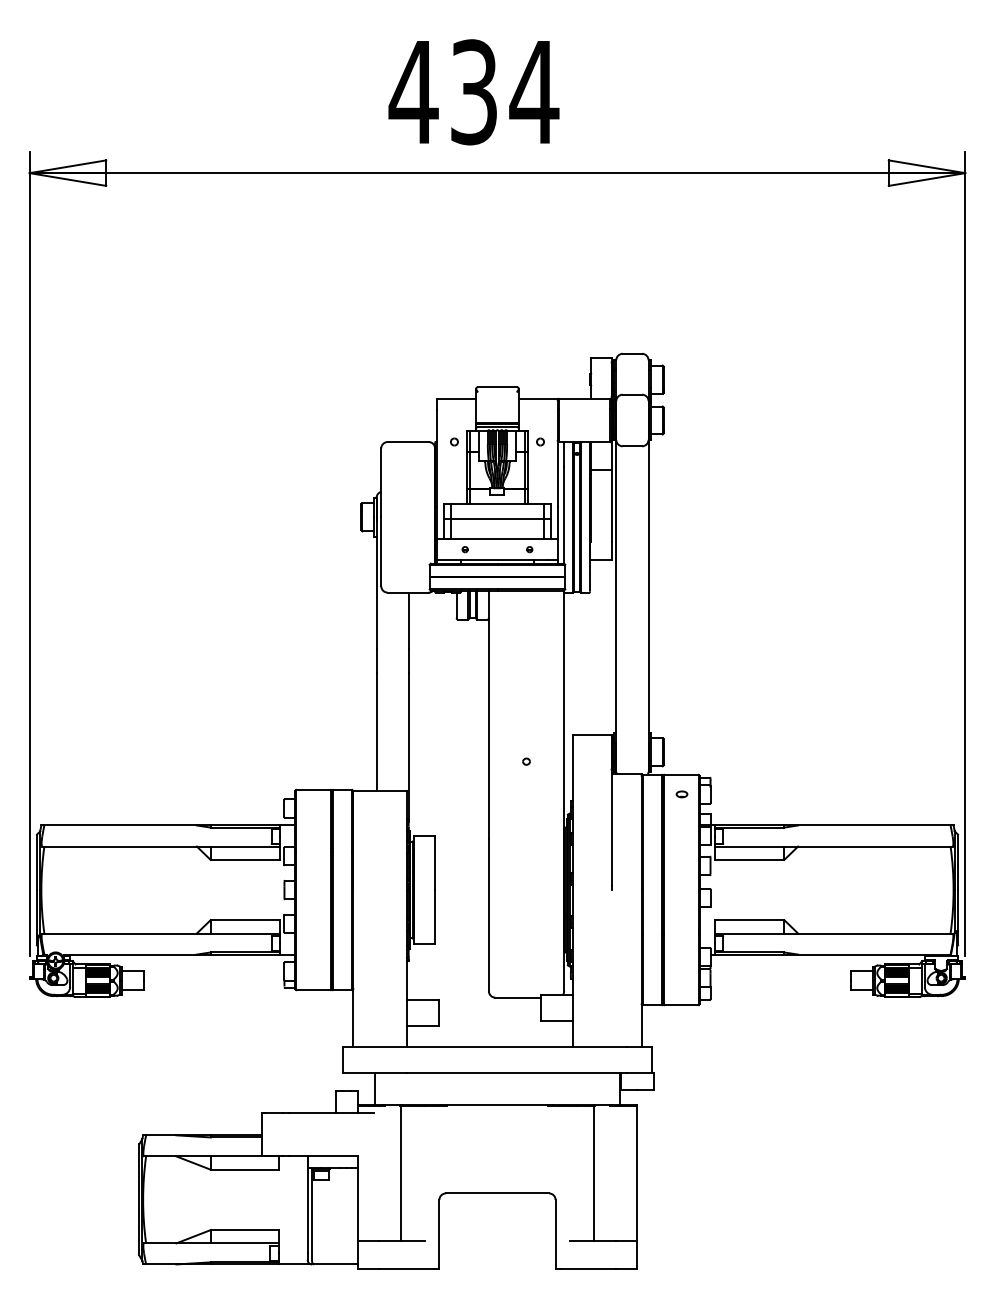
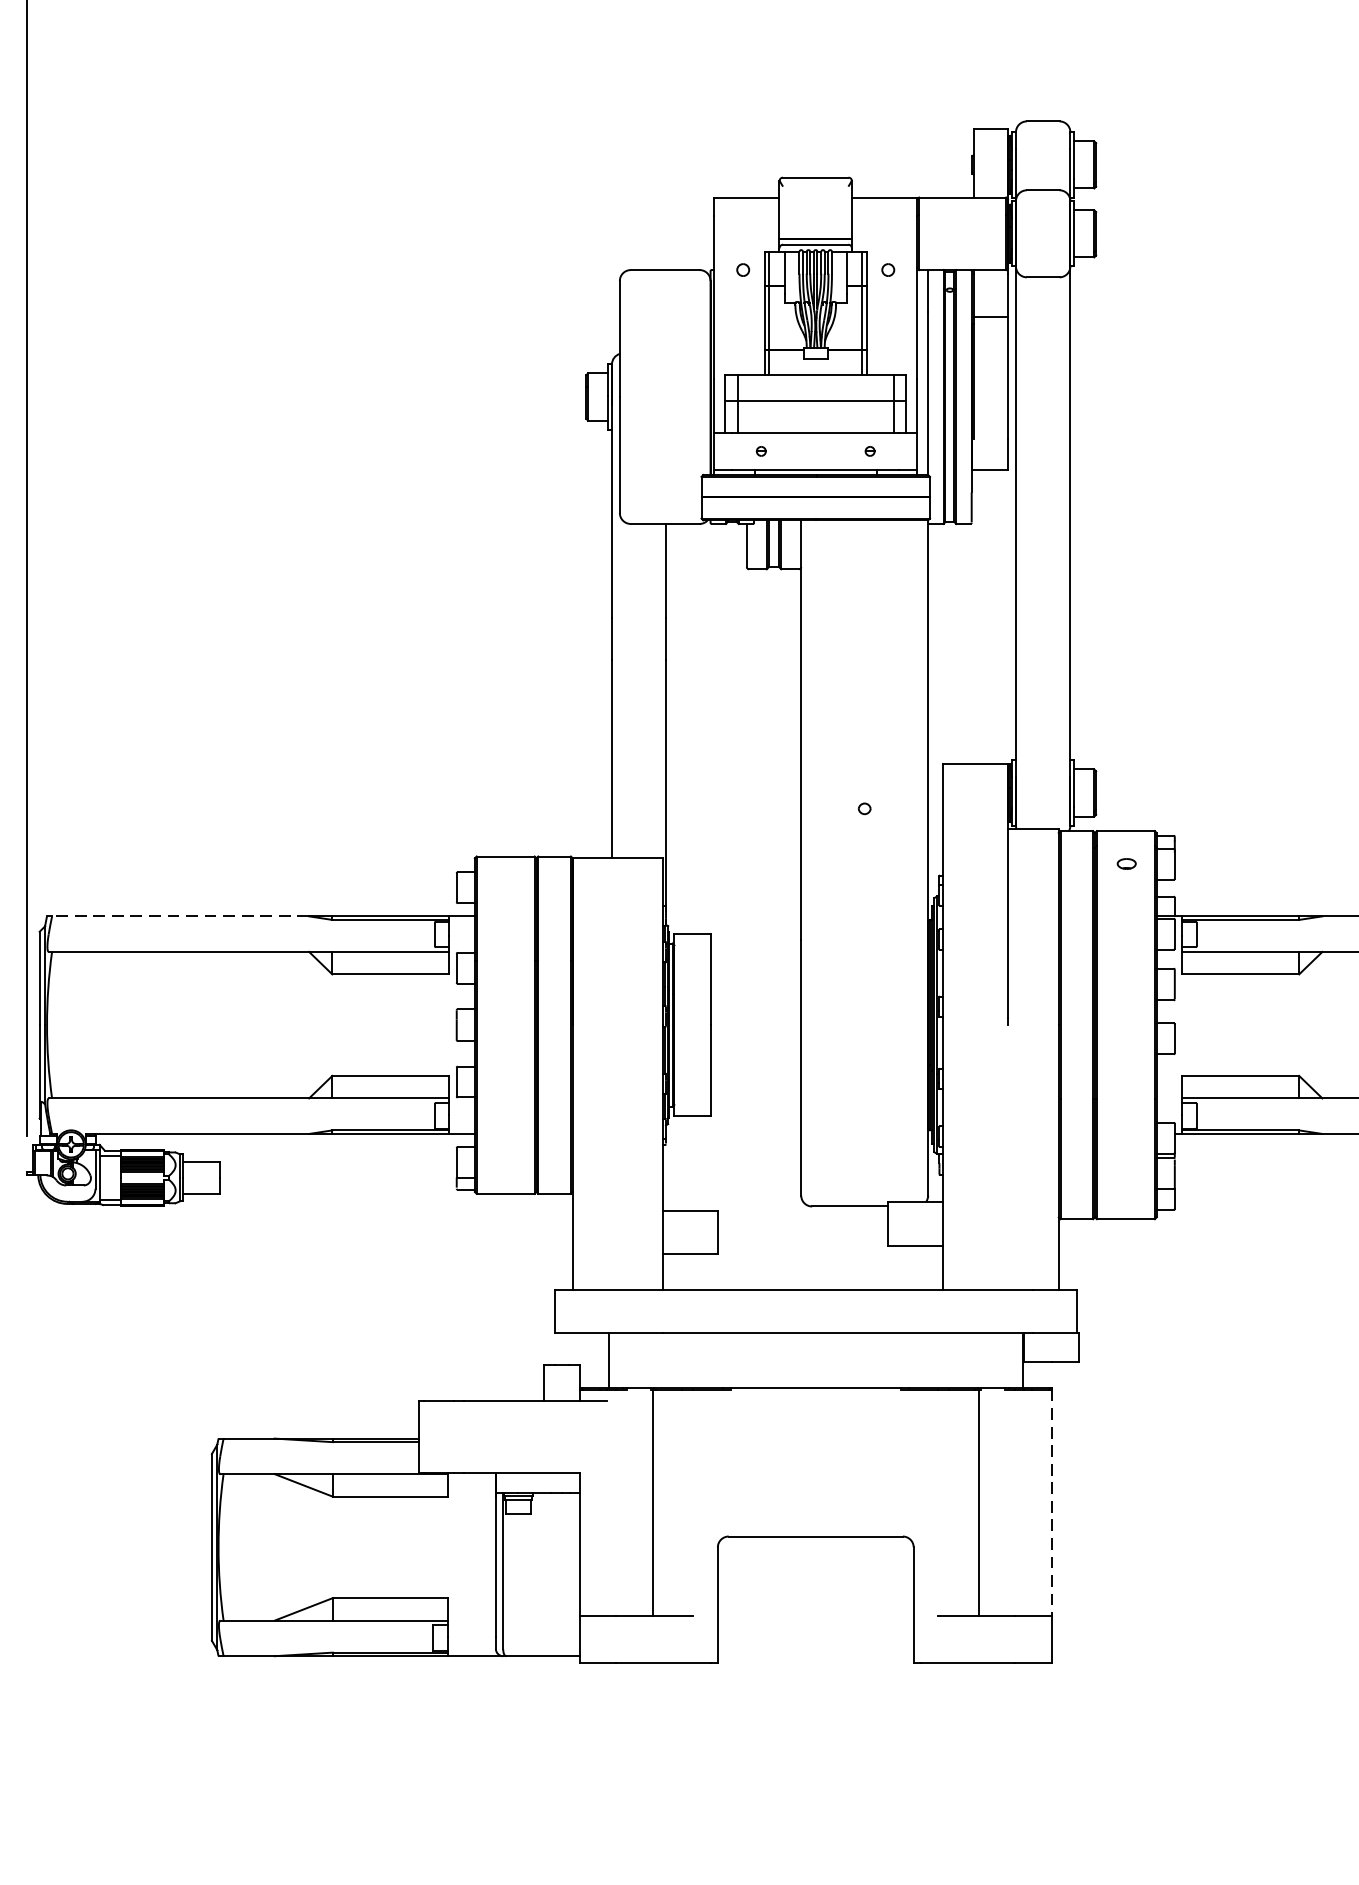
line: (120, 825) -> (180, 916), solid -> dashed
line: (637, 1174) -> (1051, 1504), solid -> dashed

